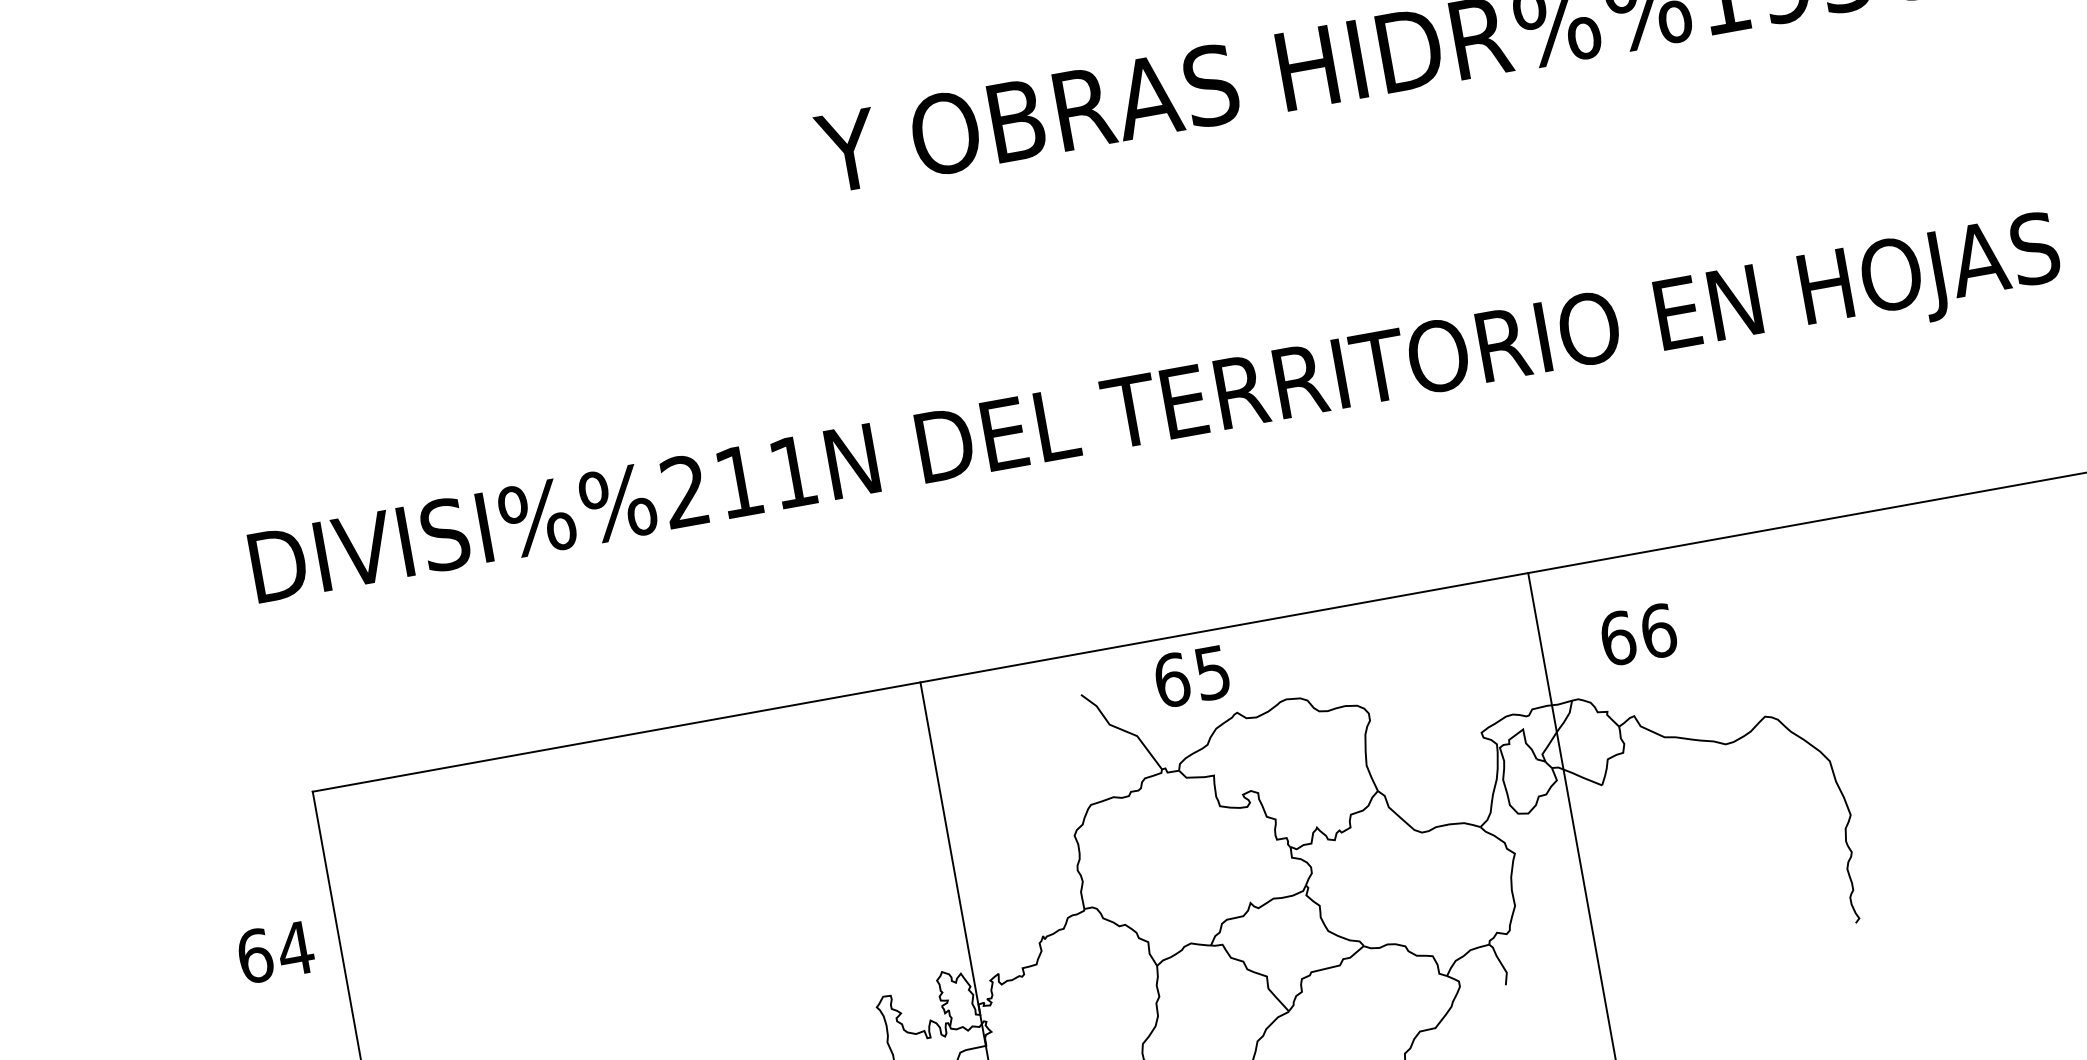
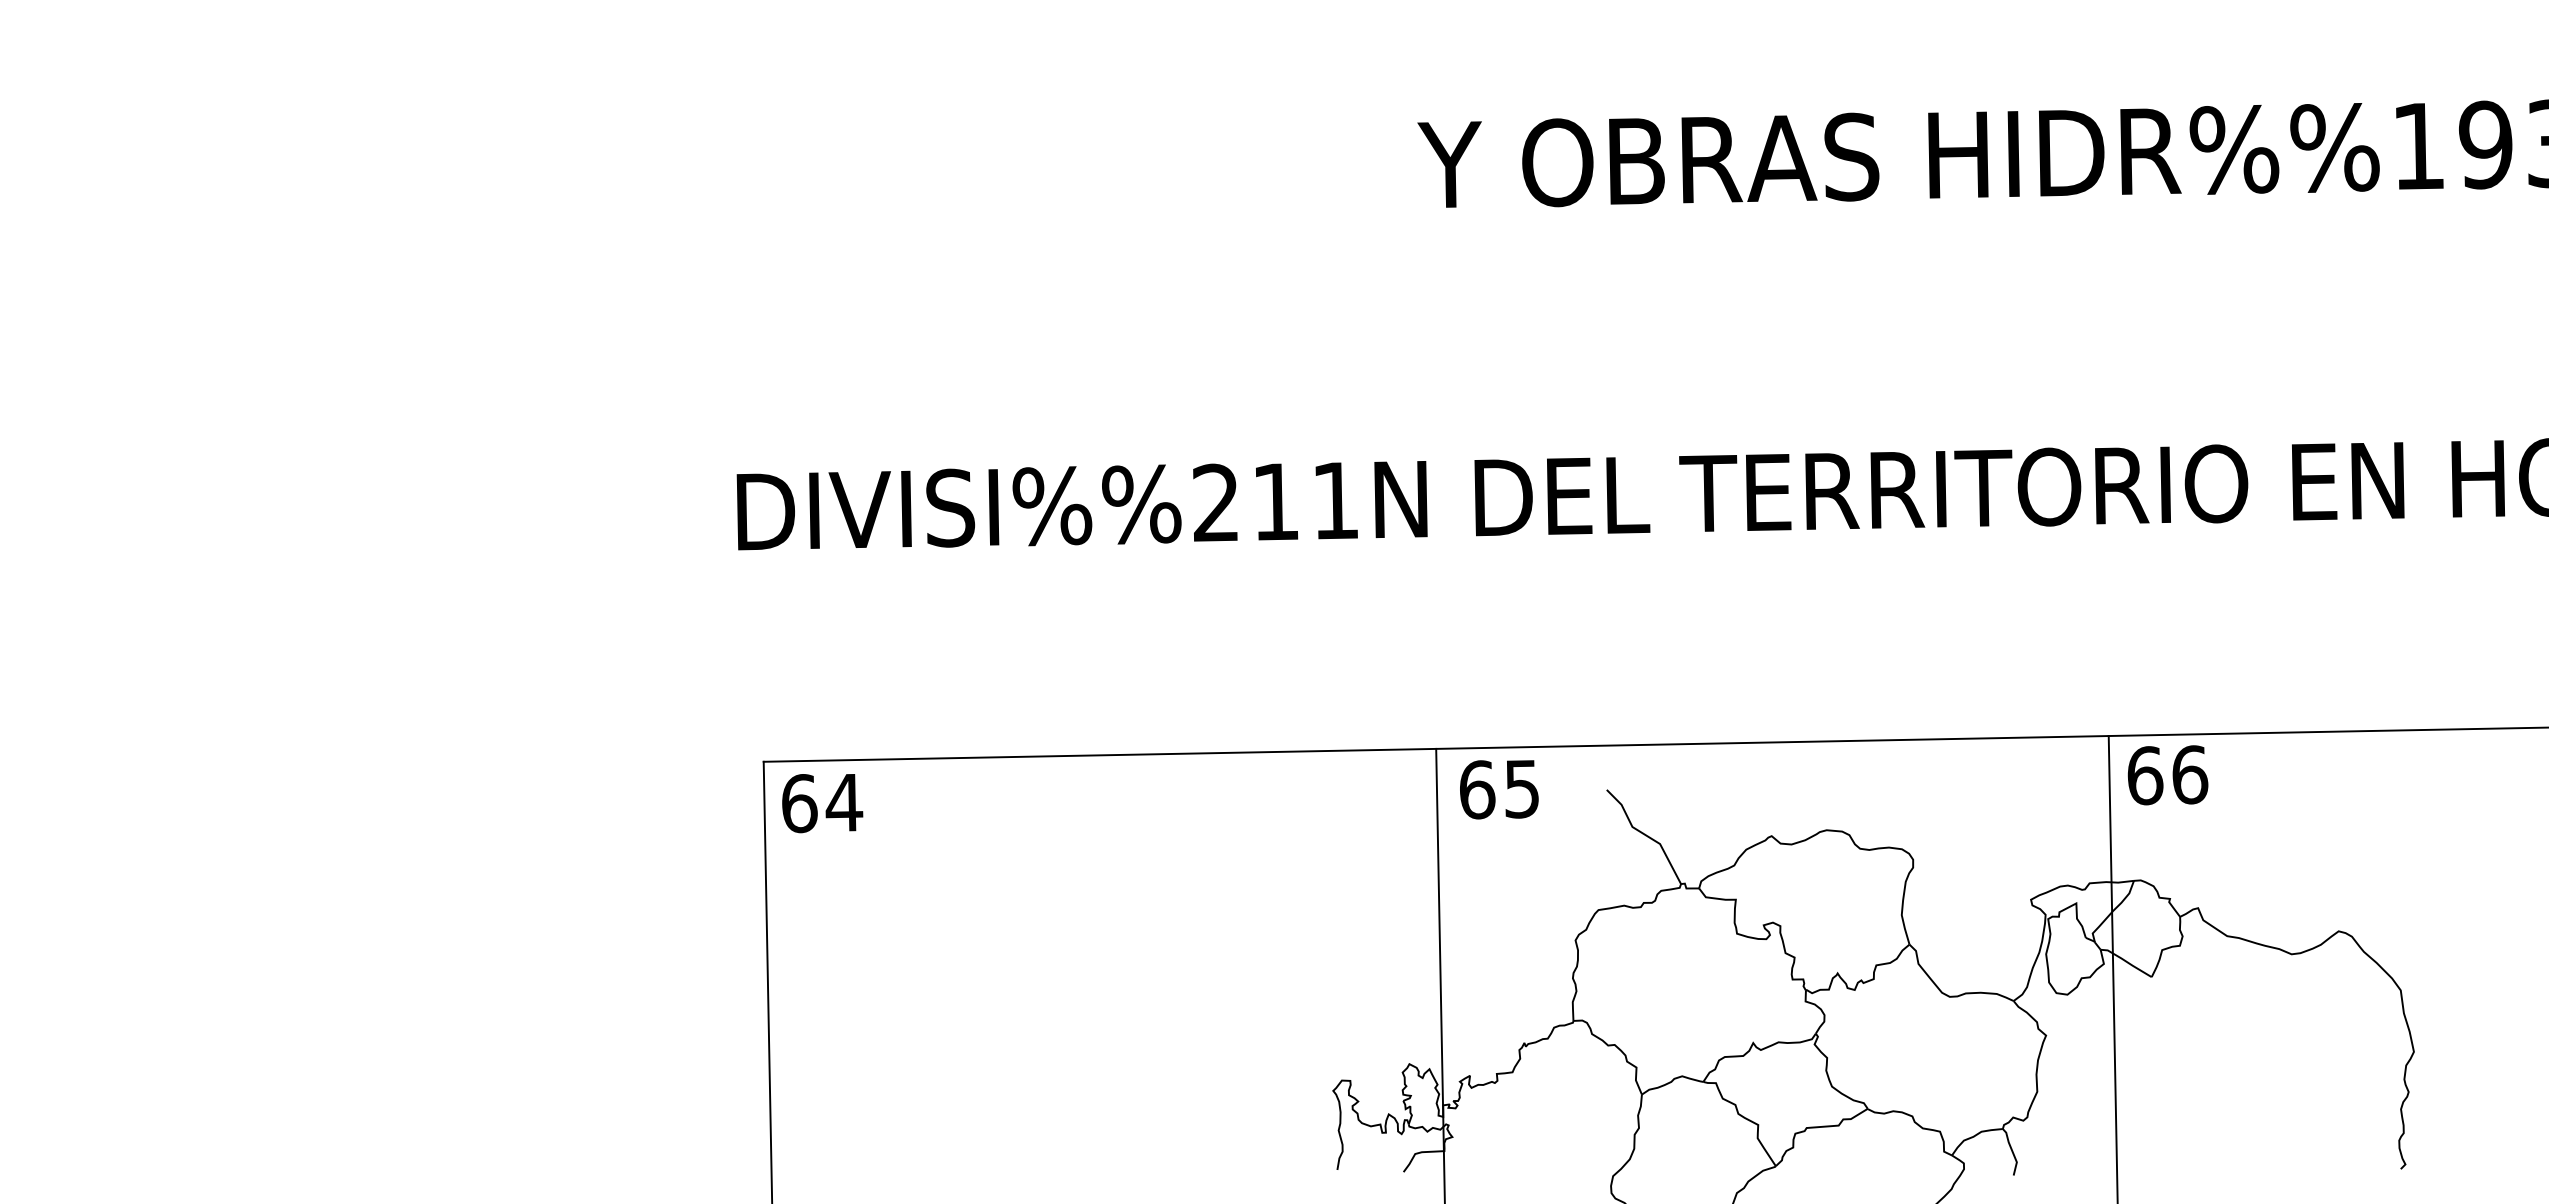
text: (1638, 634) -> (2167, 775), moved
text: (1192, 676) -> (1499, 789), moved
text: (276, 952) -> (822, 803), moved

